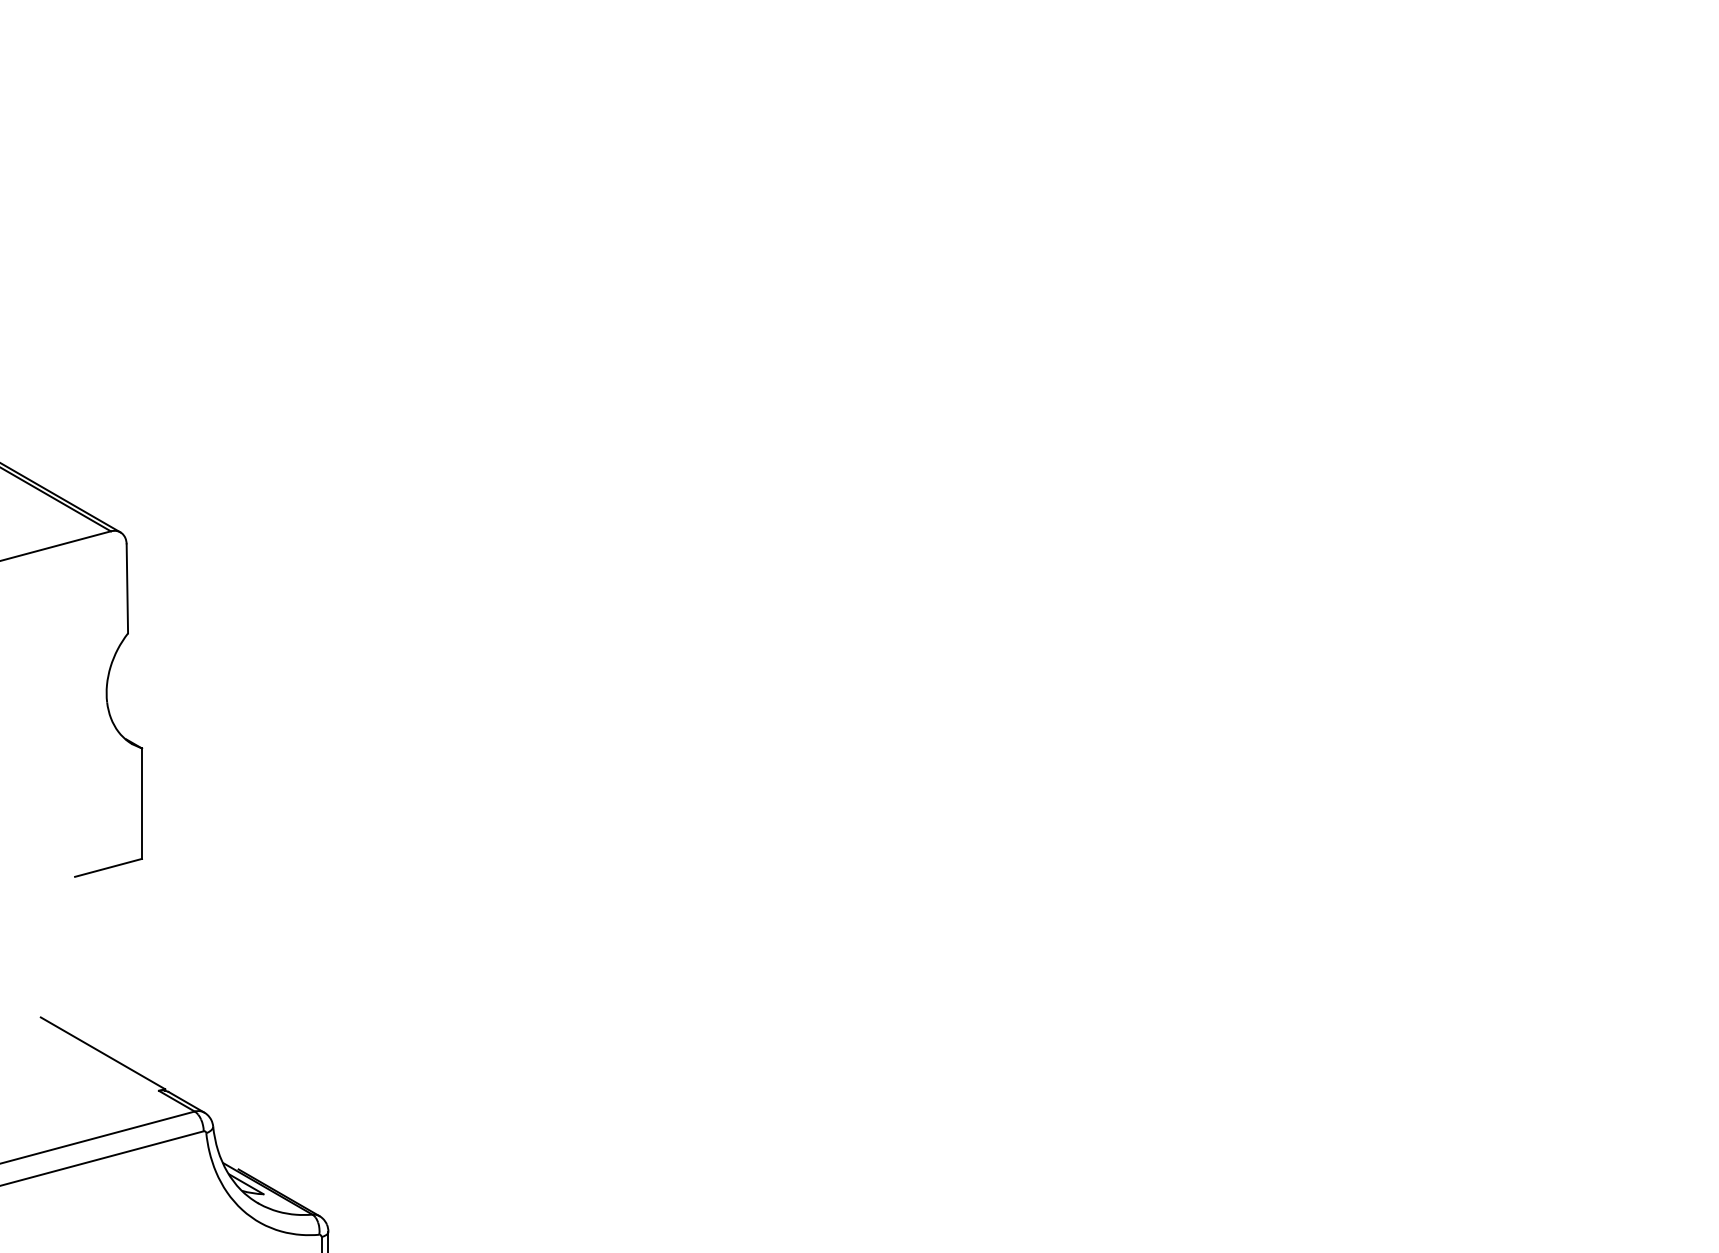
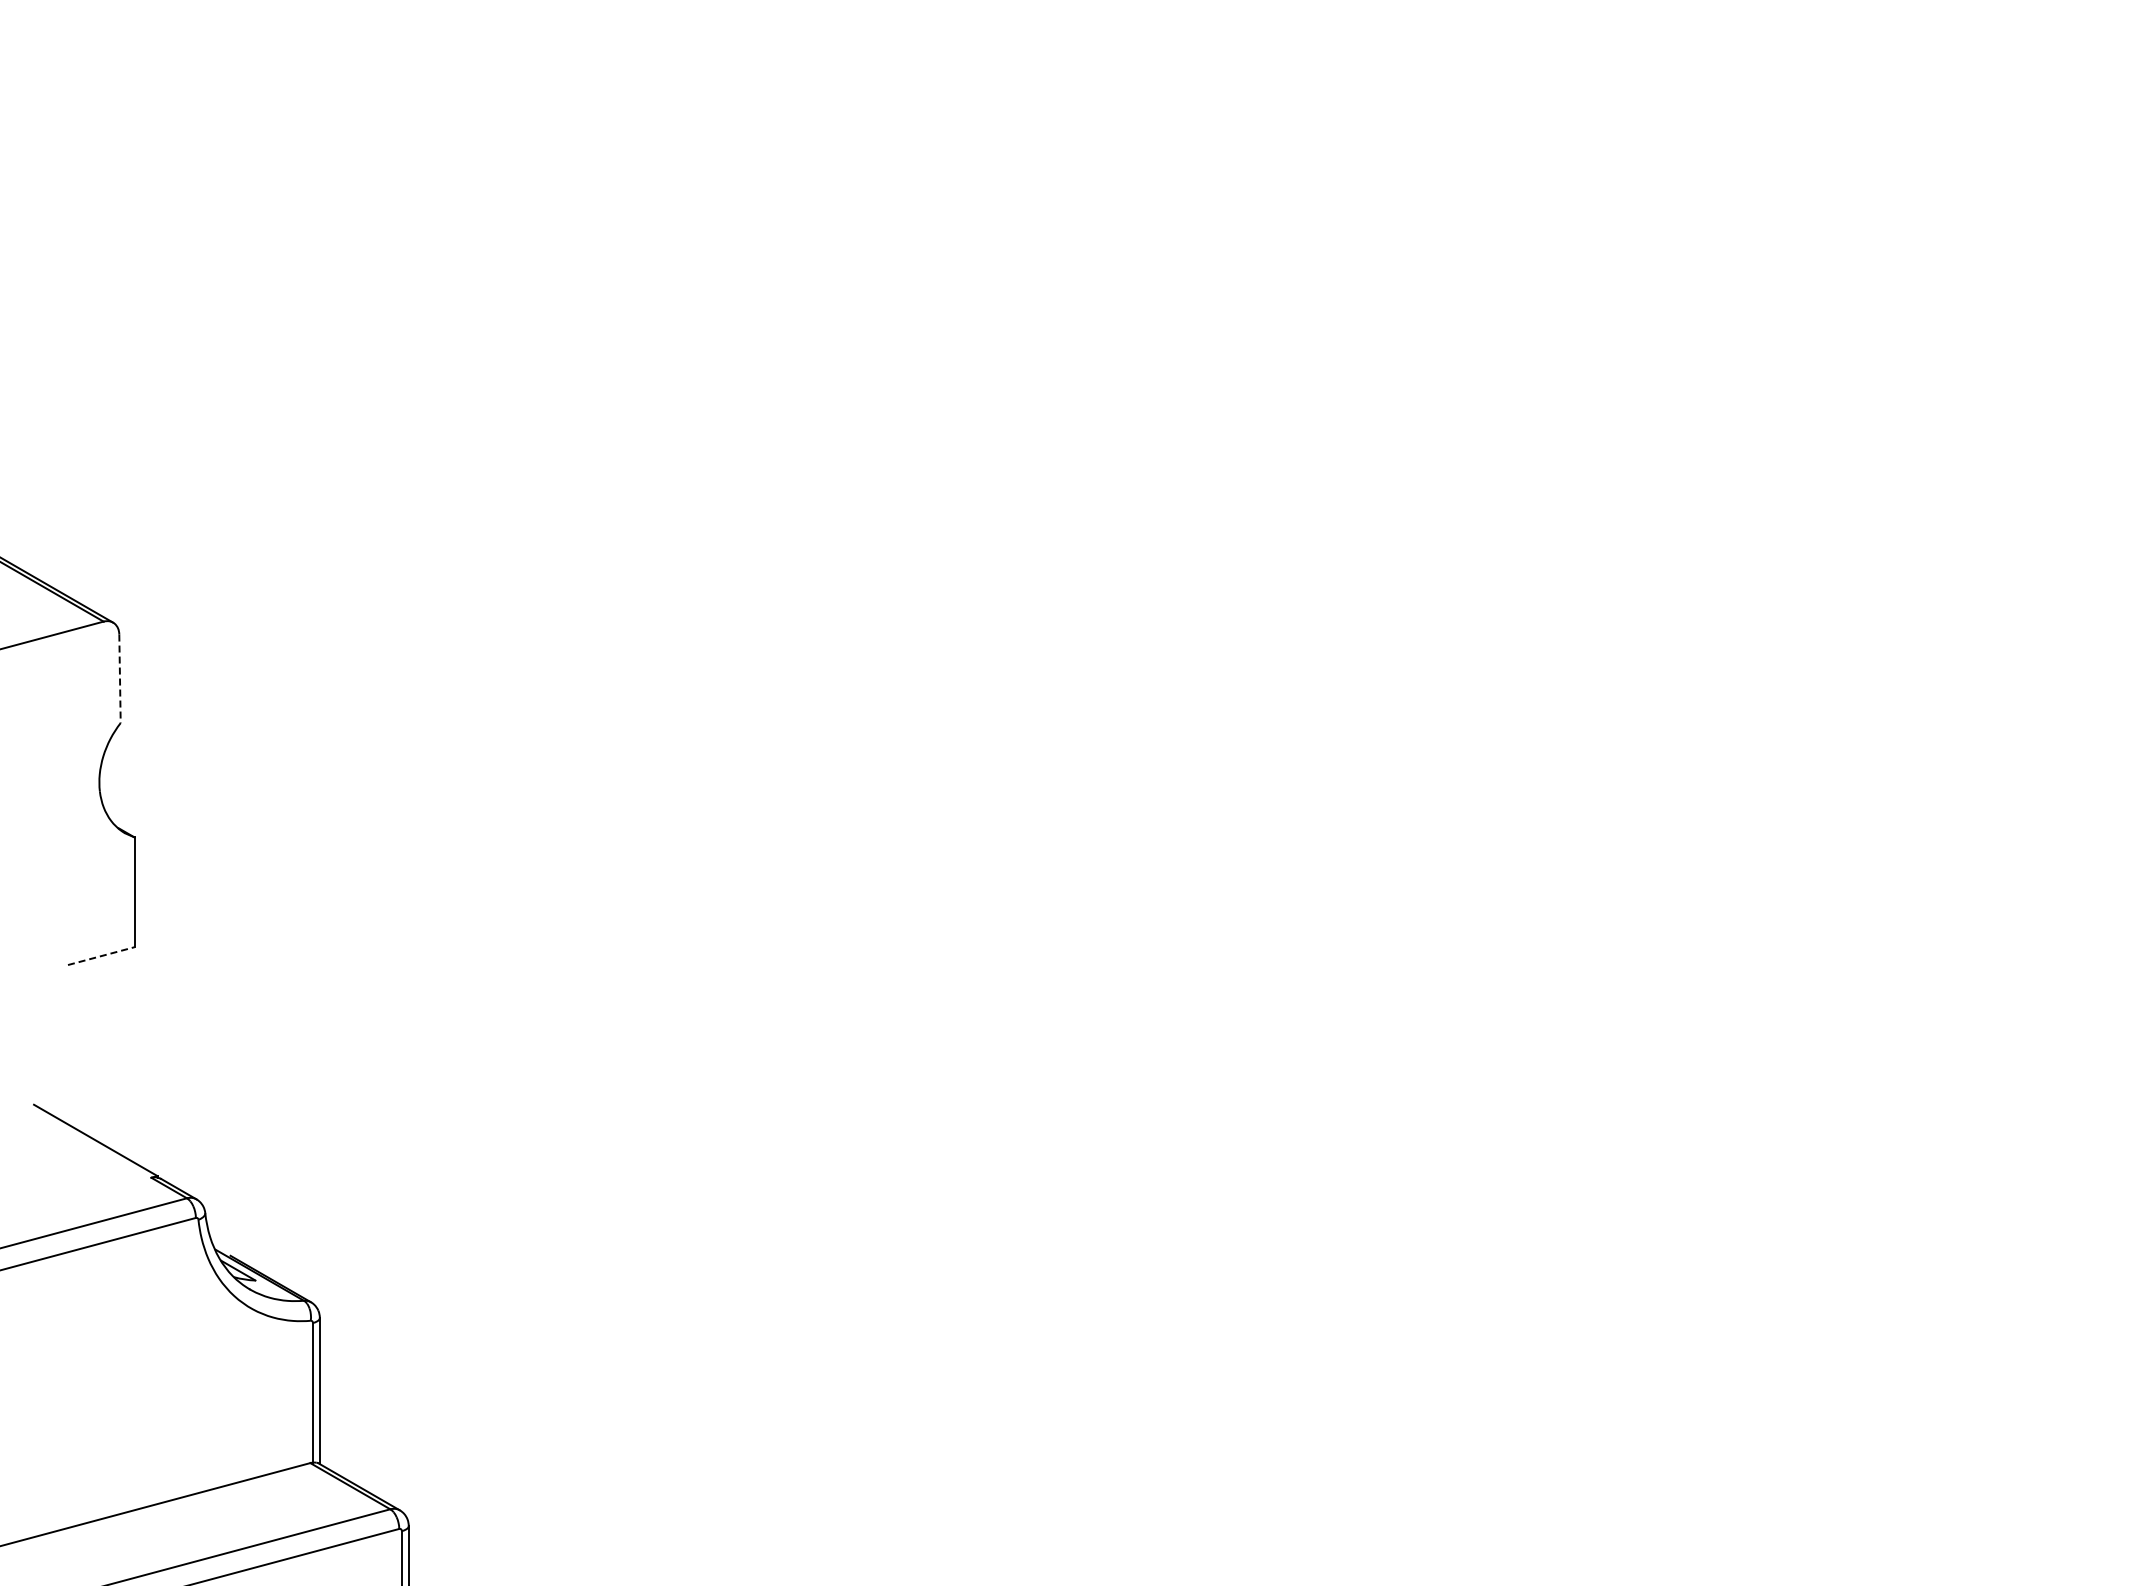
line: (127, 589) -> (120, 679), solid -> dashed
line: (108, 868) -> (101, 956), solid -> dashed

